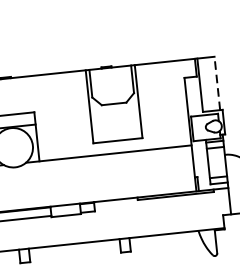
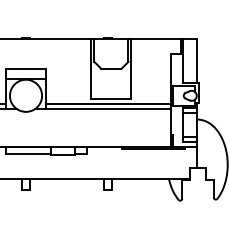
line: (217, 83) -> (196, 61), dashed -> solid
line: (115, 147) -> (108, 104), added

